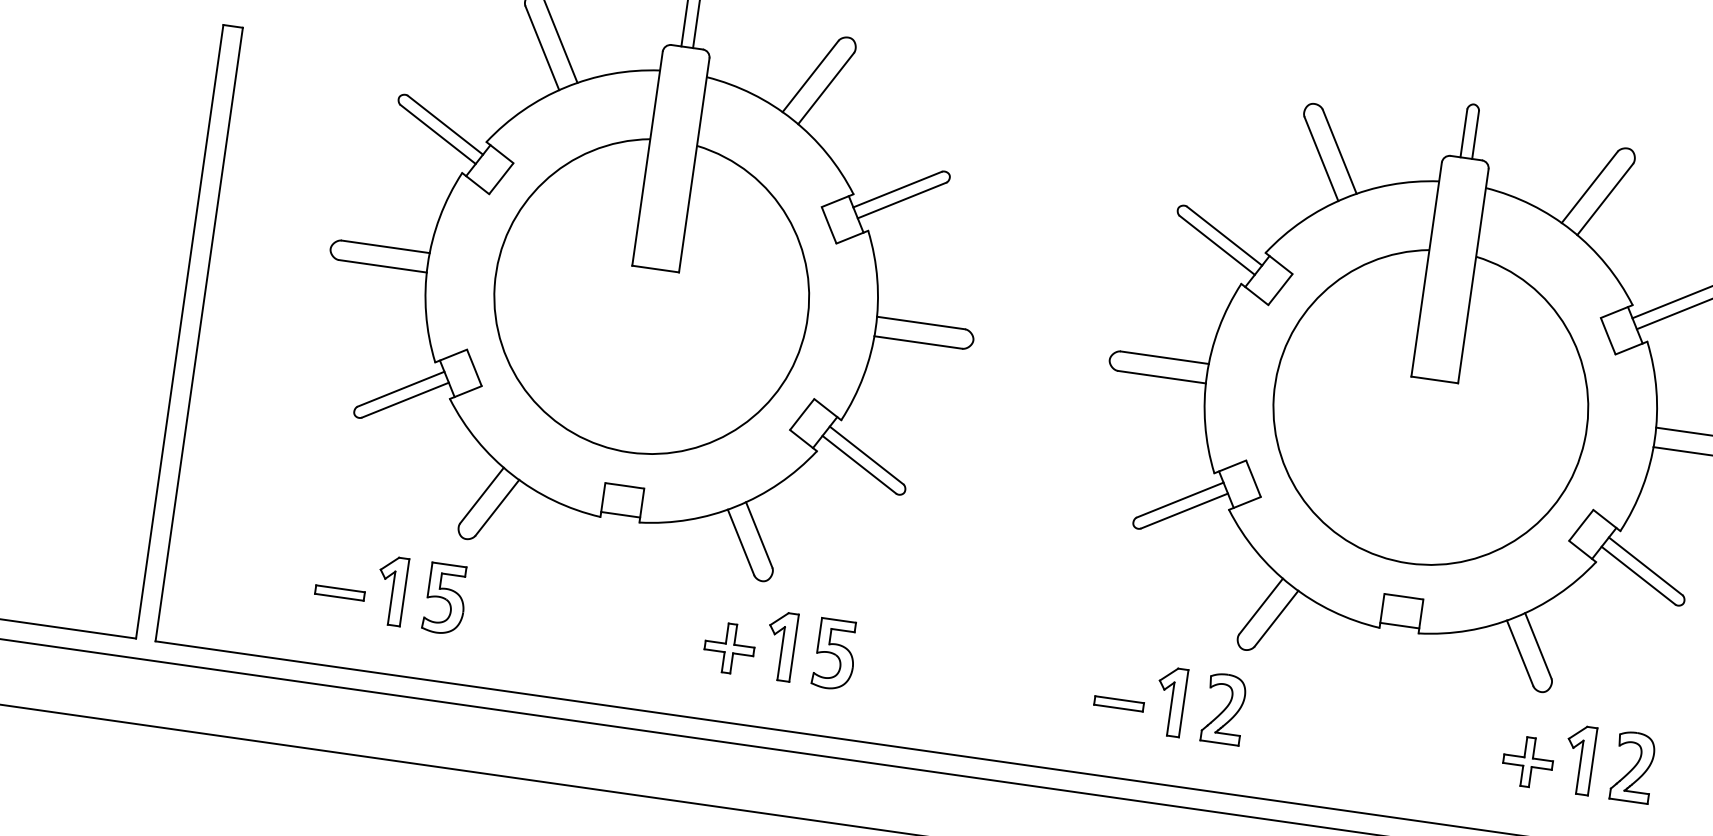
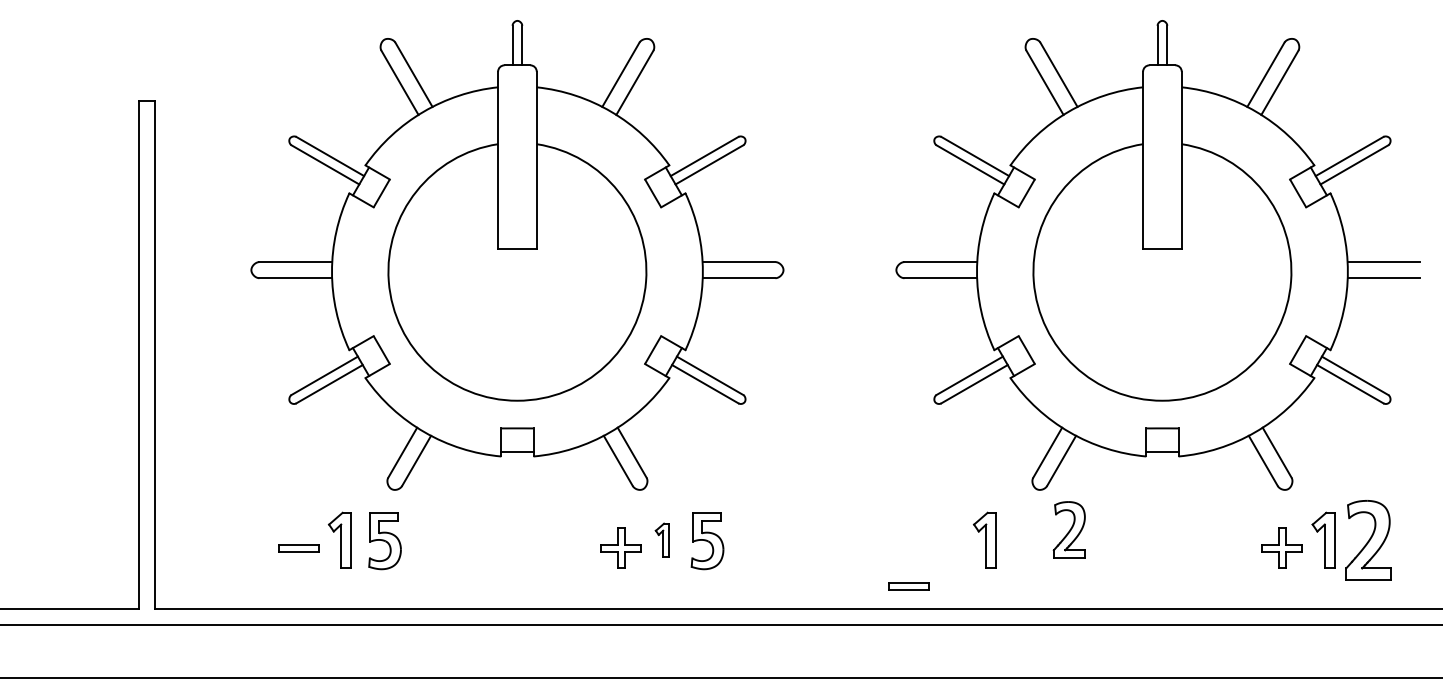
part: (780, 644) -> (662, 539), size x0.6
part: (1118, 704) -> (908, 586), moved
part: (1223, 707) -> (1068, 529), moved
part: (1632, 766) -> (1367, 539), size x1.4

